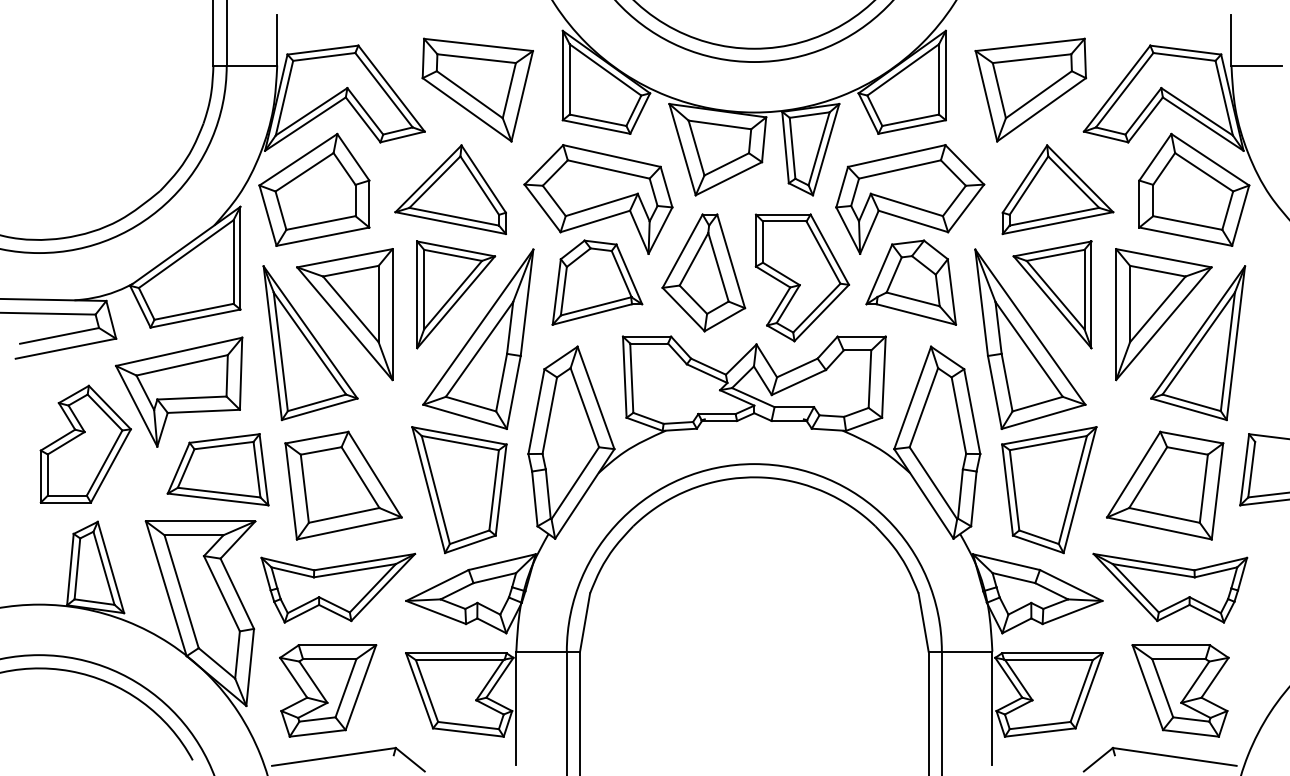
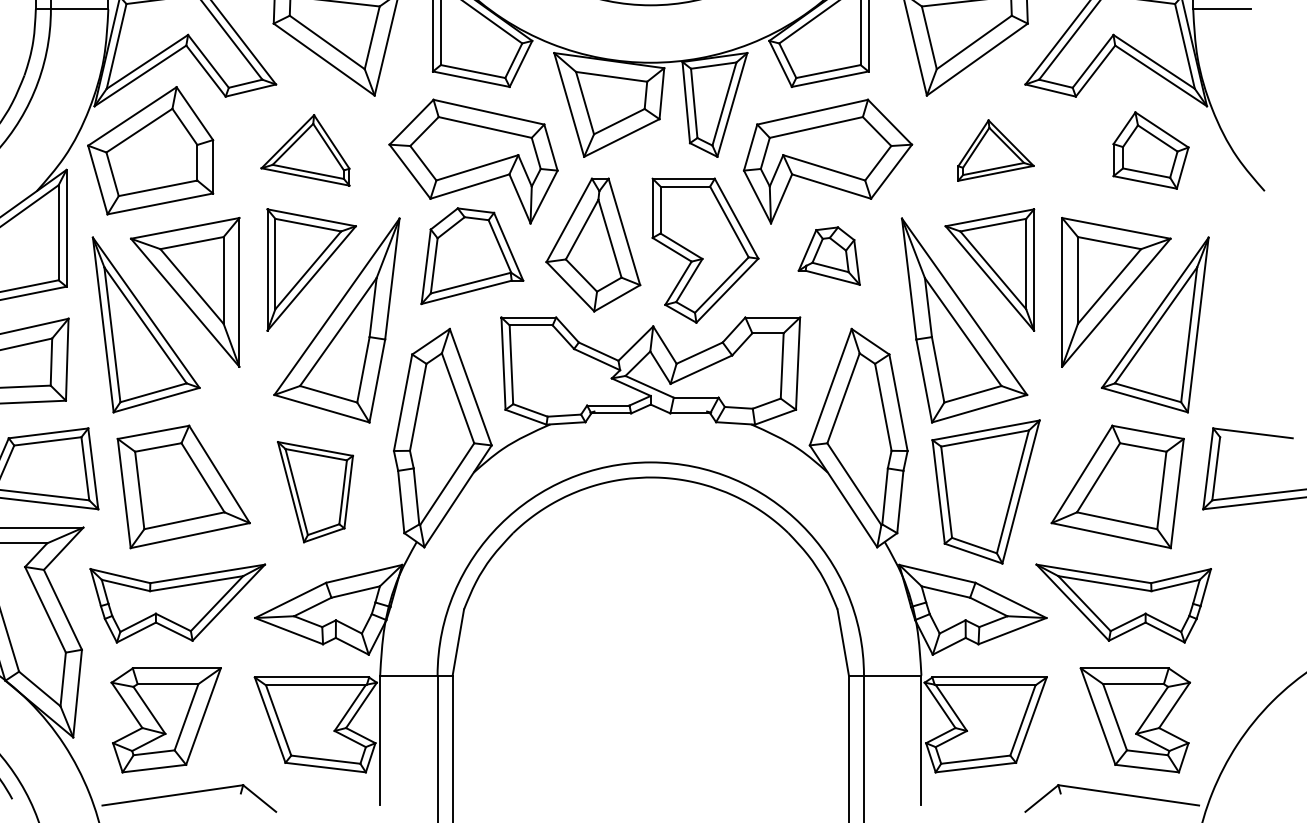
part: (450, 189) -> (305, 150), size x0.7
part: (1057, 189) -> (995, 150), size x0.6
part: (1194, 189) -> (1151, 150), size x0.6
part: (911, 282) -> (829, 255), size x0.6
part: (459, 490) -> (315, 492), size x0.7

